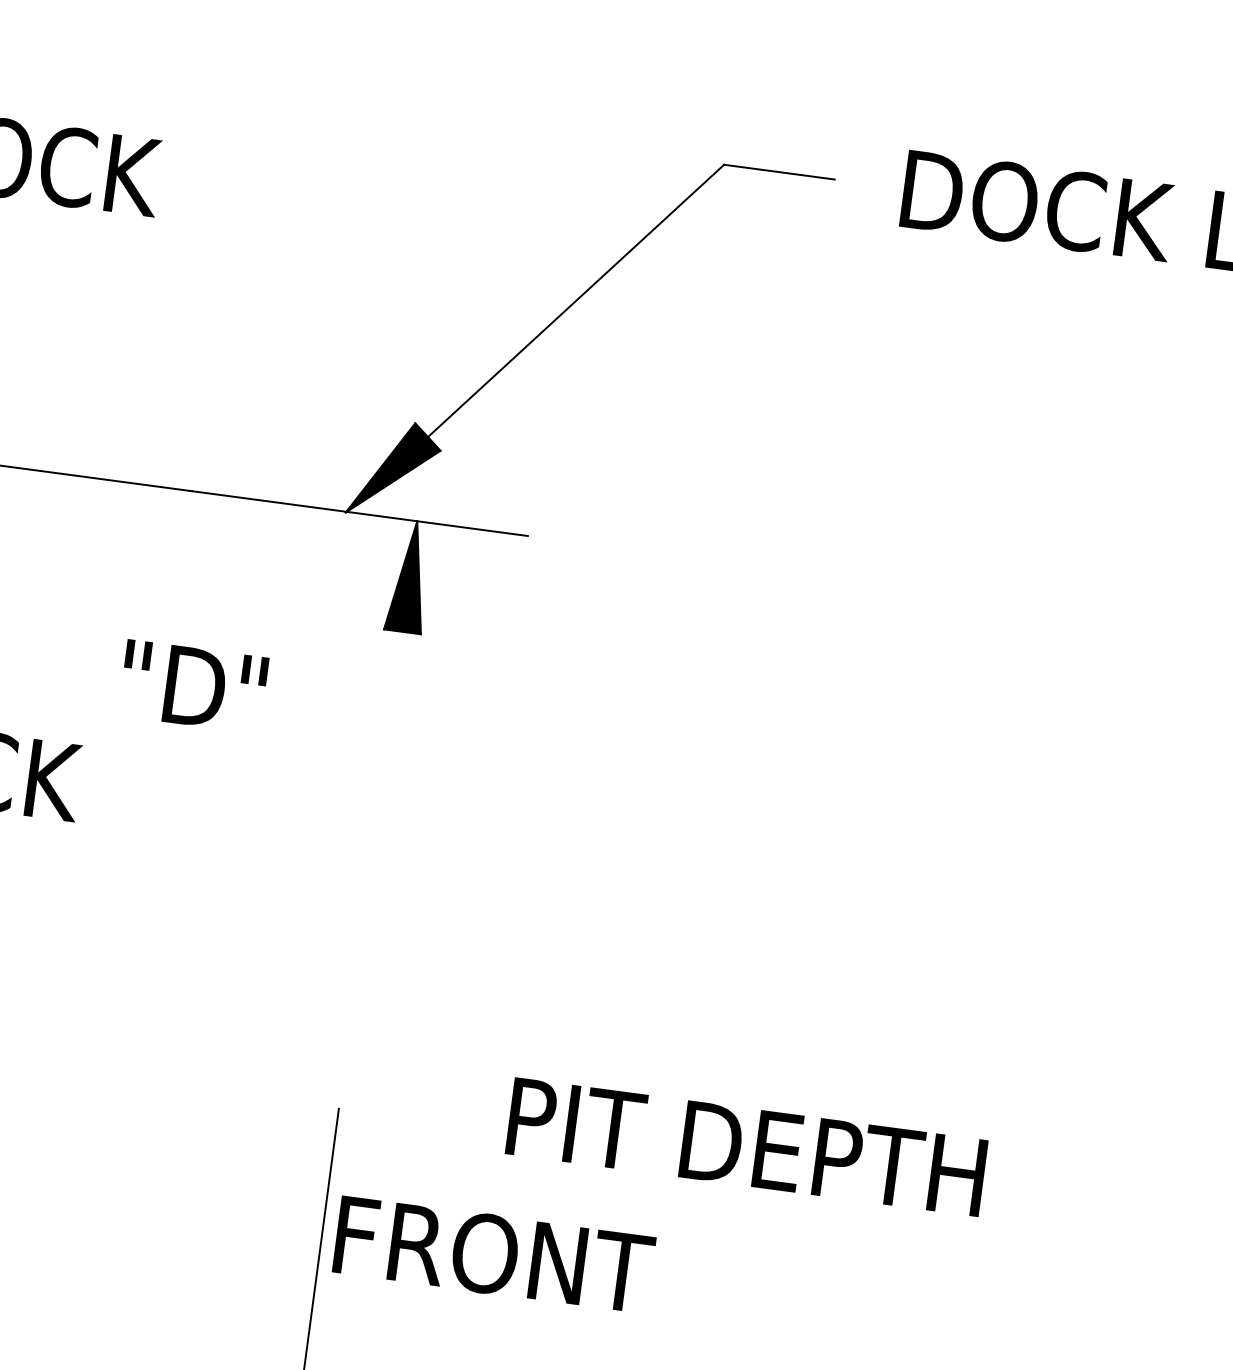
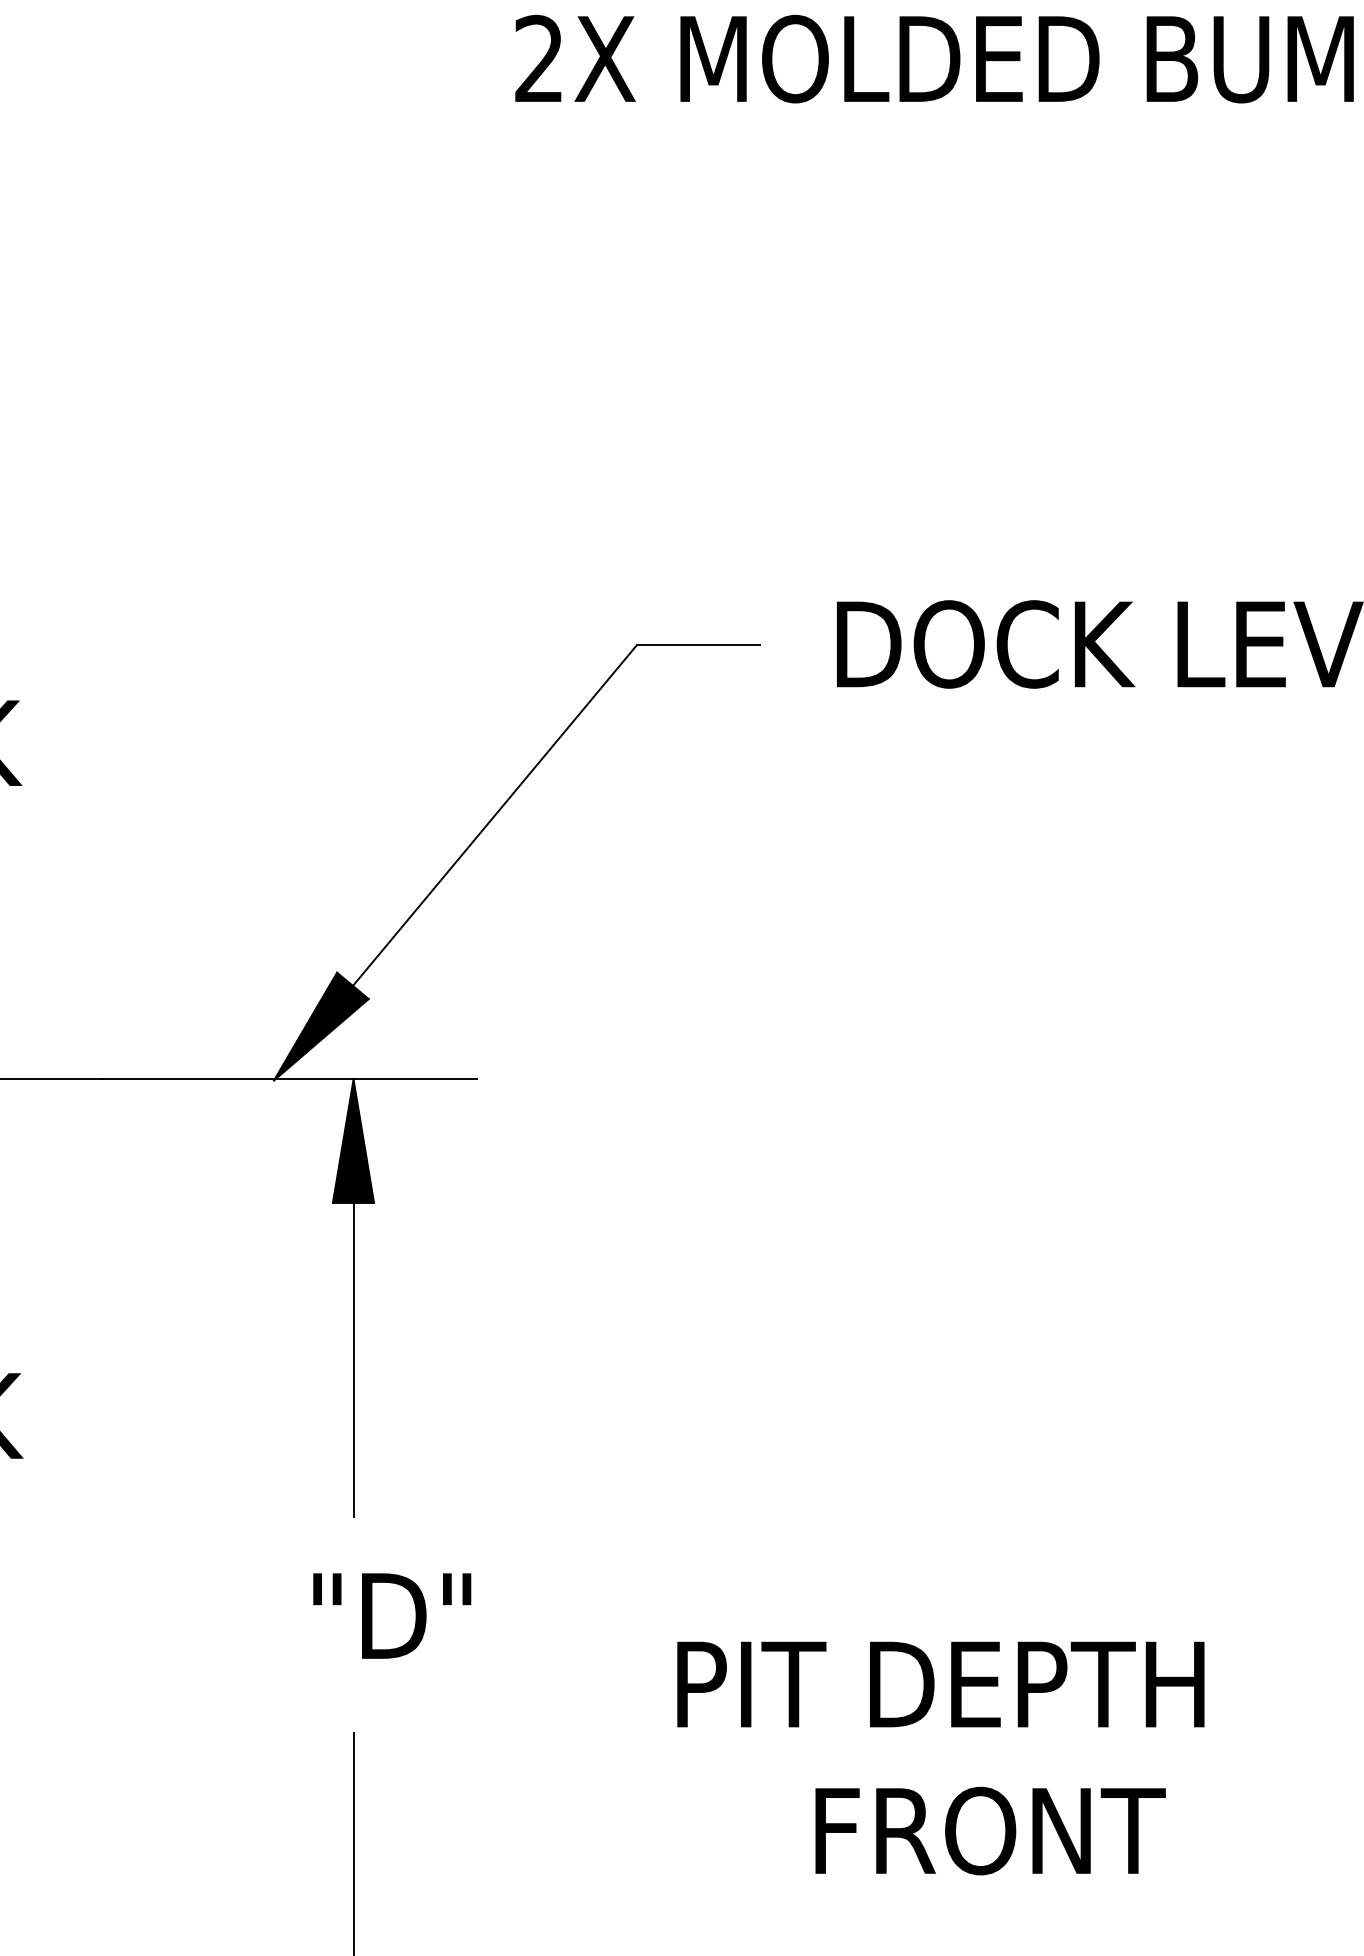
text: (193, 686) -> (392, 1615), moved
line: (383, 772) -> (353, 1359), added
text: (746, 1147) -> (940, 1684), moved
text: (494, 1254) -> (990, 1830), moved

